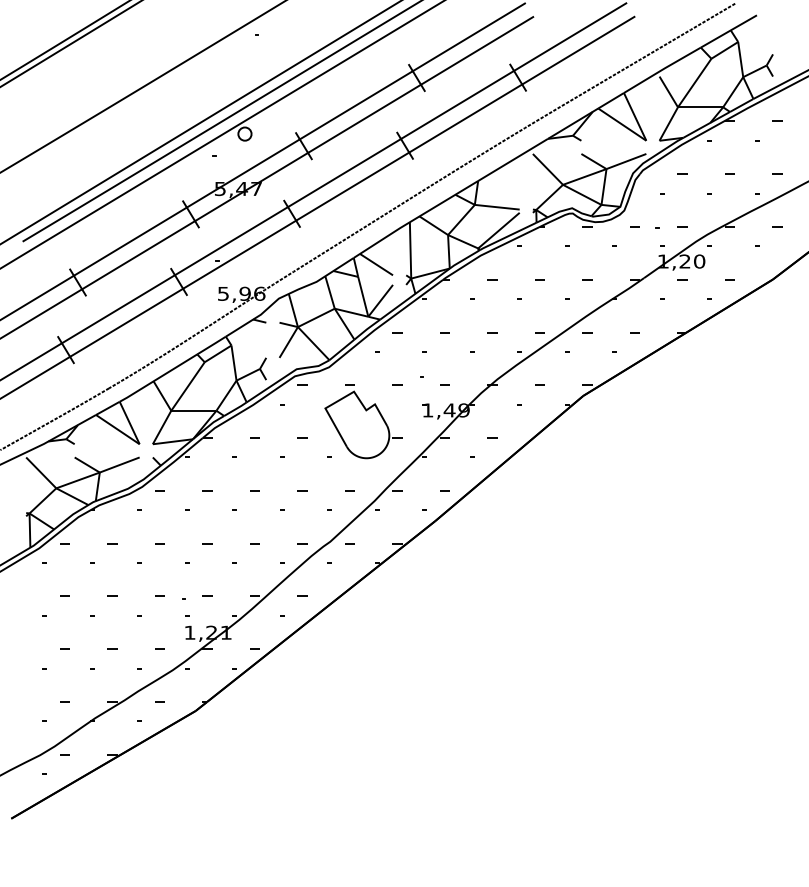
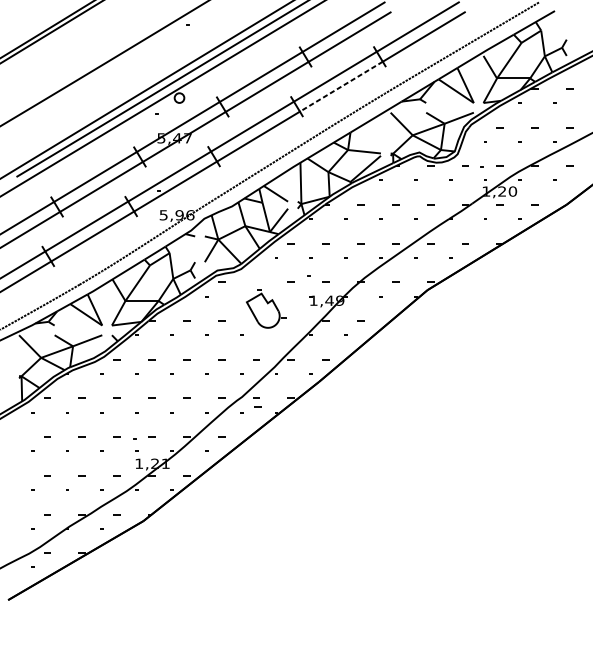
line: (465, 118) -> (341, 86), solid -> dashed
part: (363, 421) -> (266, 308), size x0.7
line: (352, 554) -> (258, 406), added

